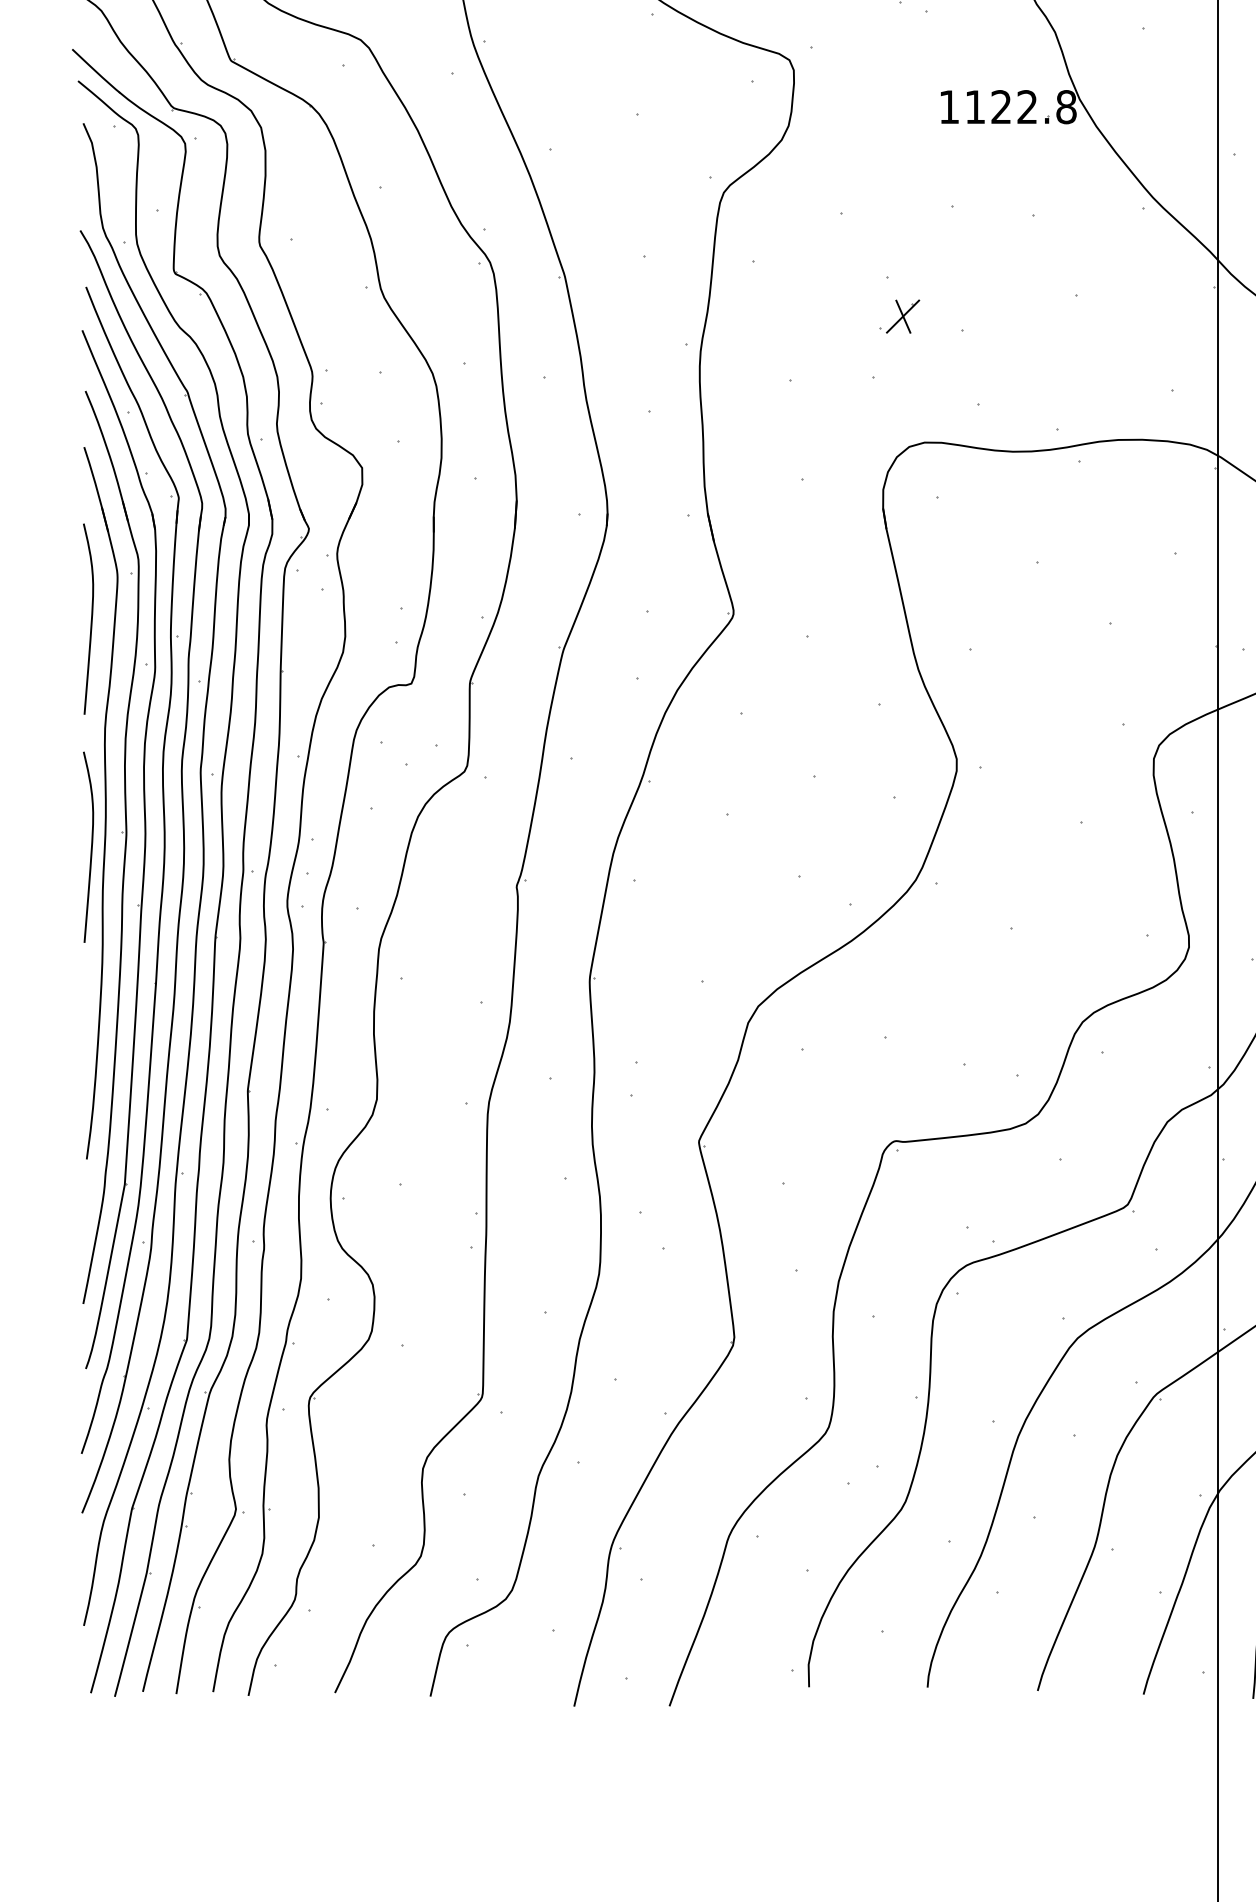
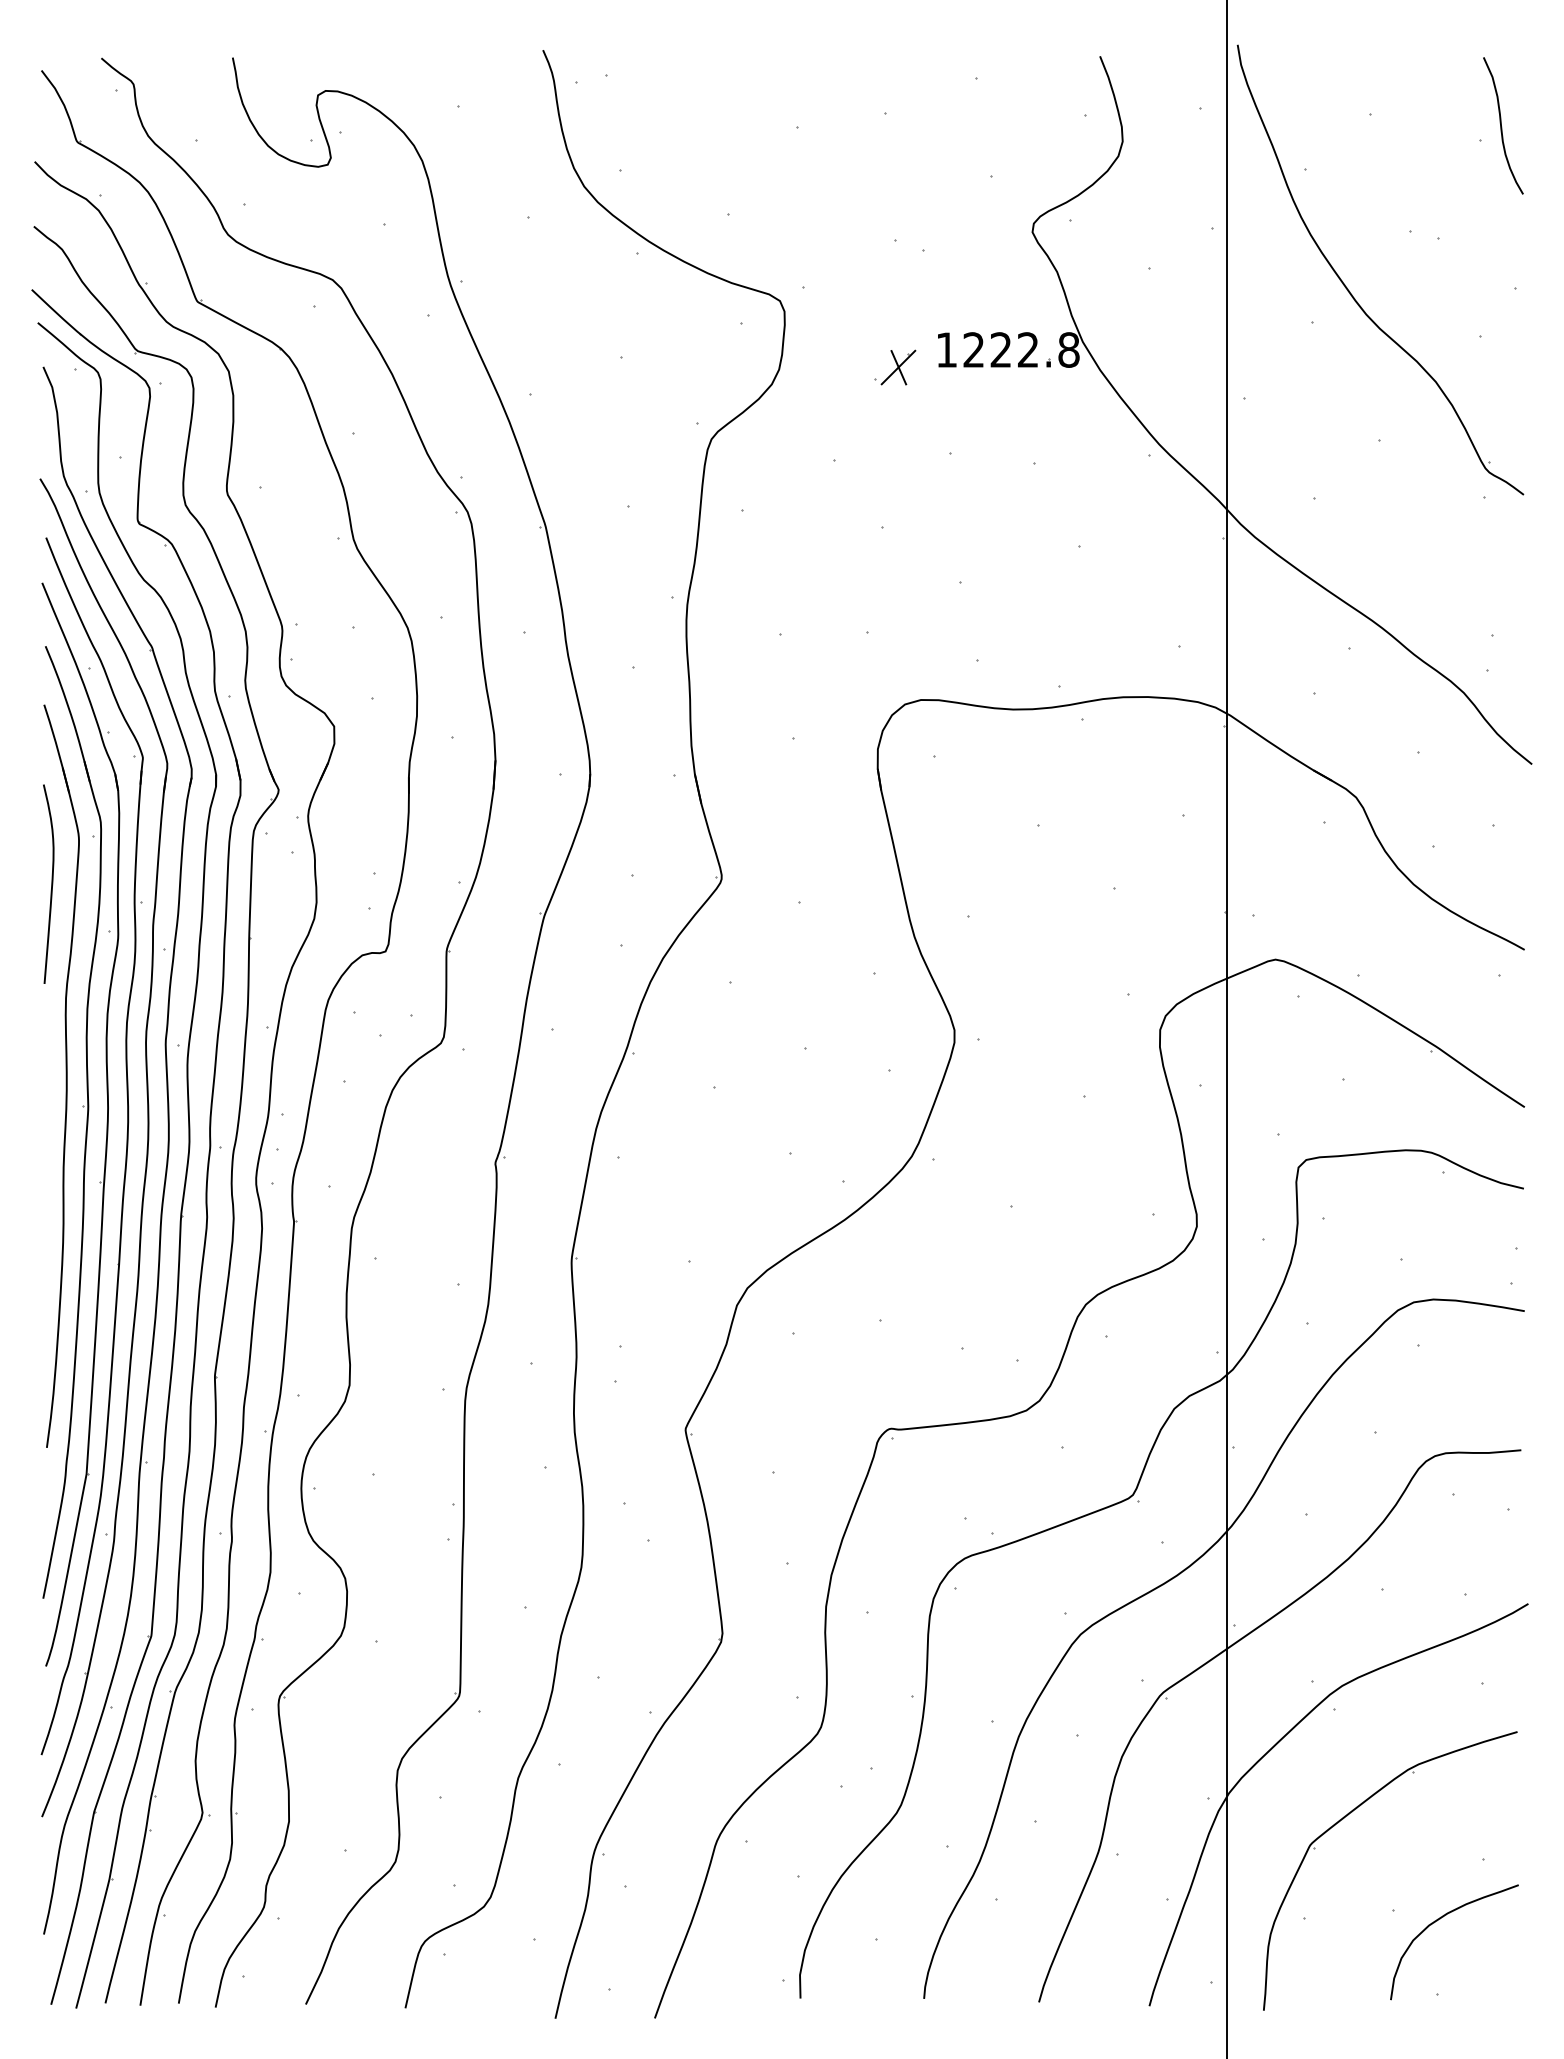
text: (974, 106) -> (973, 349), 1122.8 -> 1222.8
part: (900, 316) -> (895, 367), moved
curve: (91, 846) -> (51, 1121), removed

